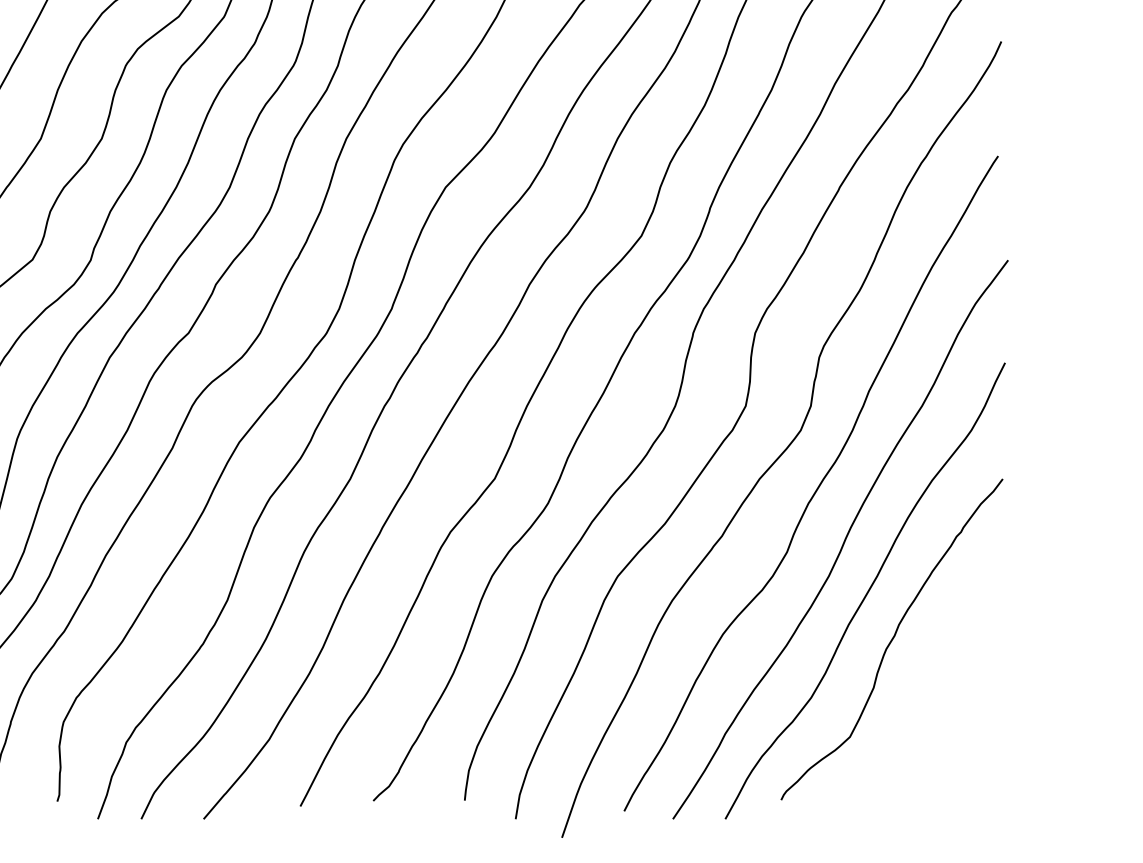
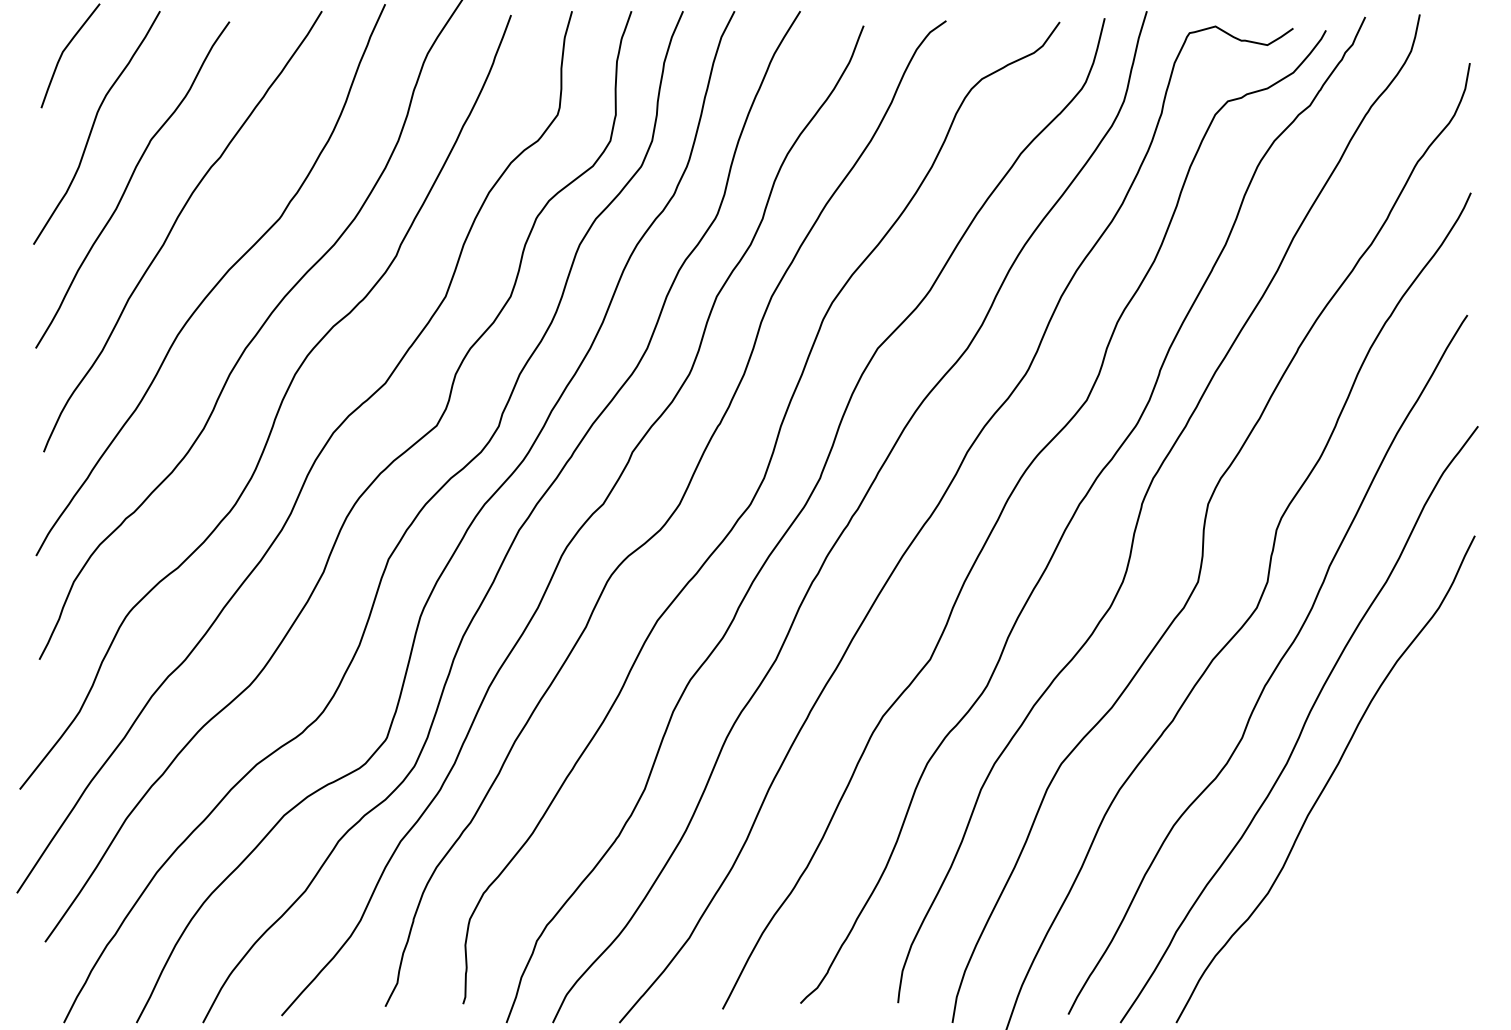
curve: (891, 638) -> (1353, 830), removed

